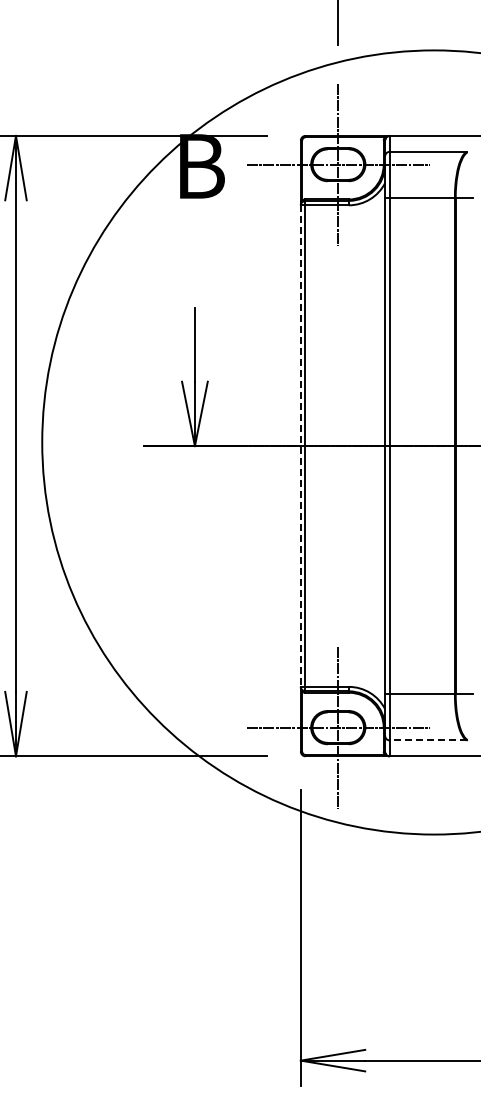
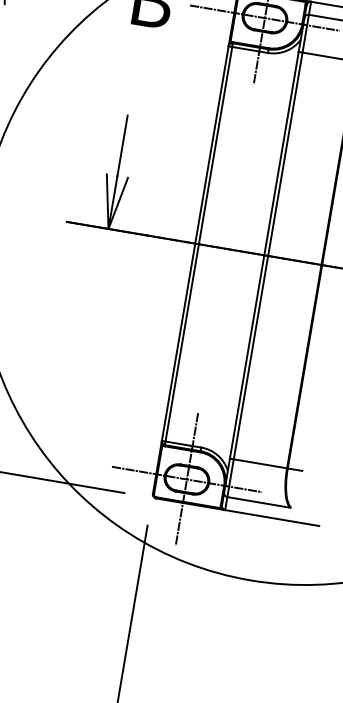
line: (300, 446) -> (194, 243), dashed -> solid
line: (427, 740) -> (258, 502), dashed -> solid

